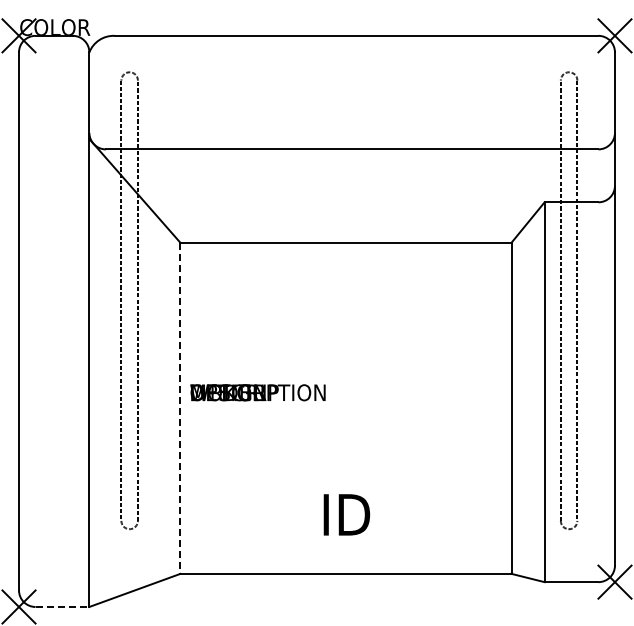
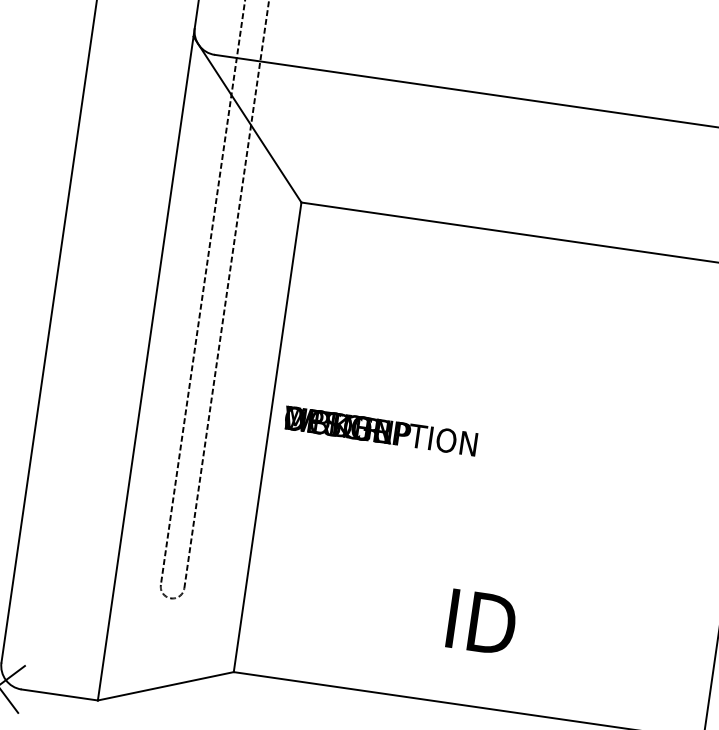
line: (180, 408) -> (267, 437), dashed -> solid
line: (62, 606) -> (59, 694), dashed -> solid

